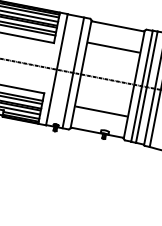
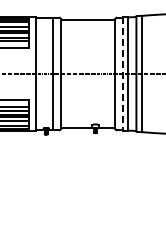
line: (113, 47) -> (87, 41), removed
line: (142, 86) -> (123, 74), solid -> dashed
line: (100, 111) -> (87, 106), removed

